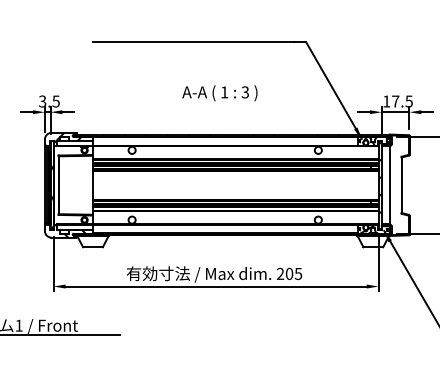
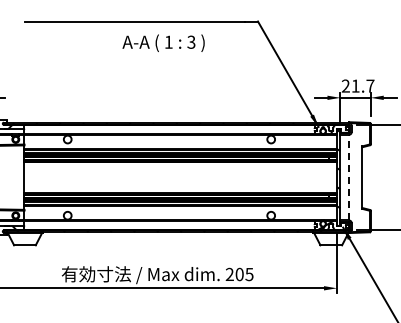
text: (219, 93) -> (163, 43), moved
text: (397, 101) -> (357, 86), 17.5 -> 21.7
line: (389, 184) -> (348, 176), solid -> dashed

